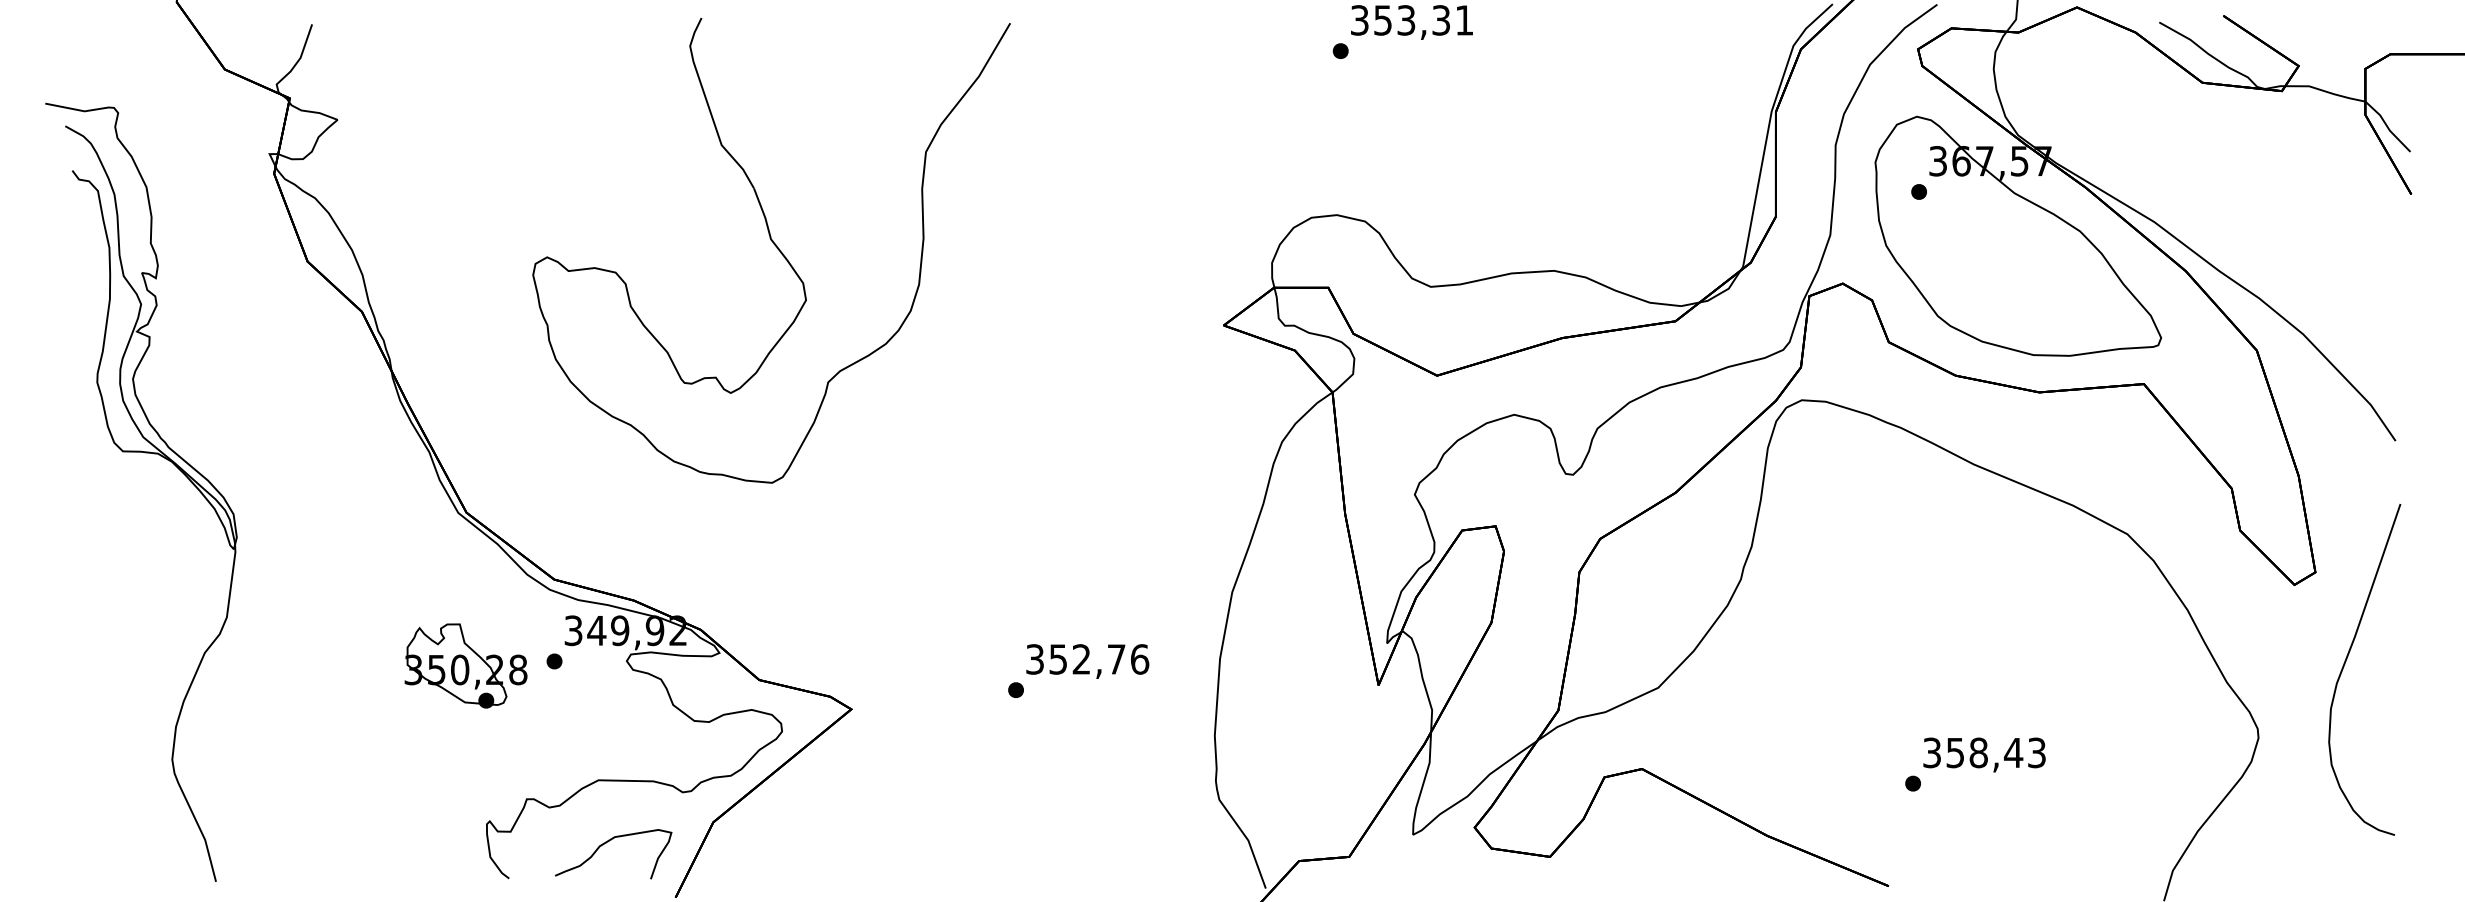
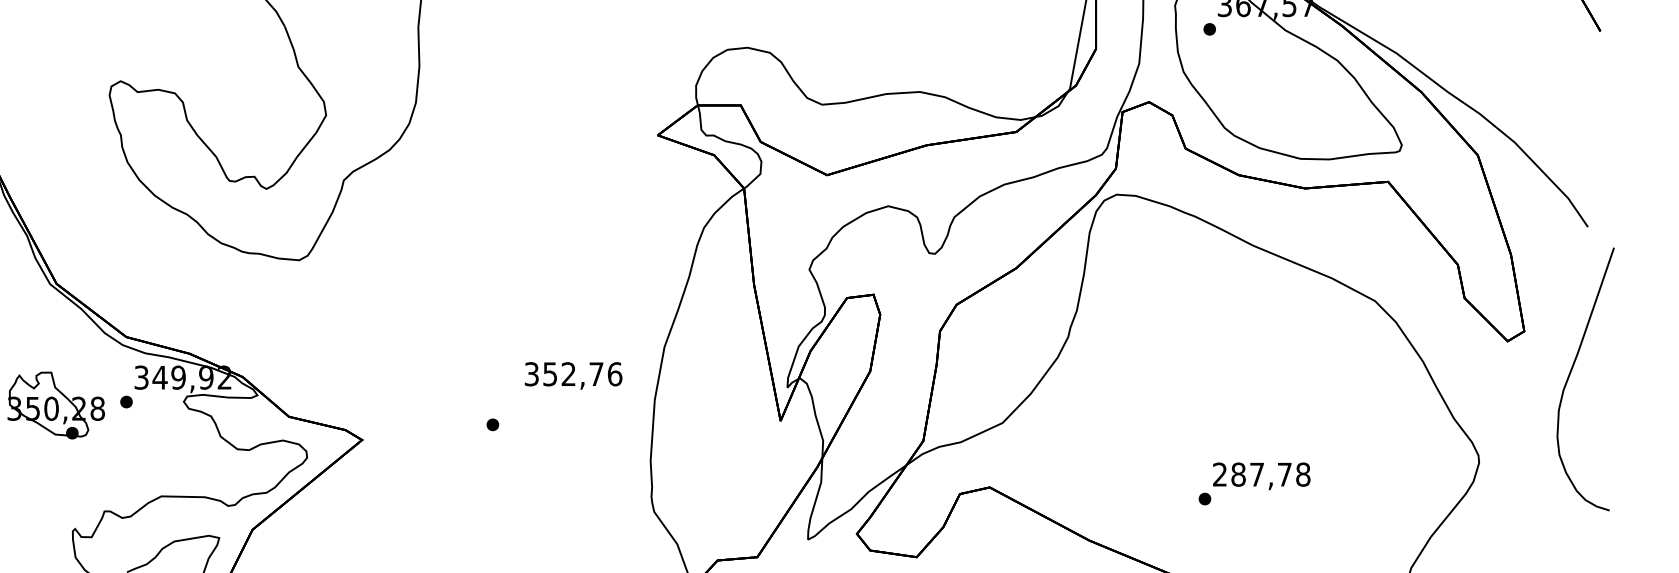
text: (1087, 661) -> (573, 375), moved
curve: (2345, 664) -> (1570, 375), moved
text: (1984, 752) -> (1261, 474), 358,43 -> 287,78

